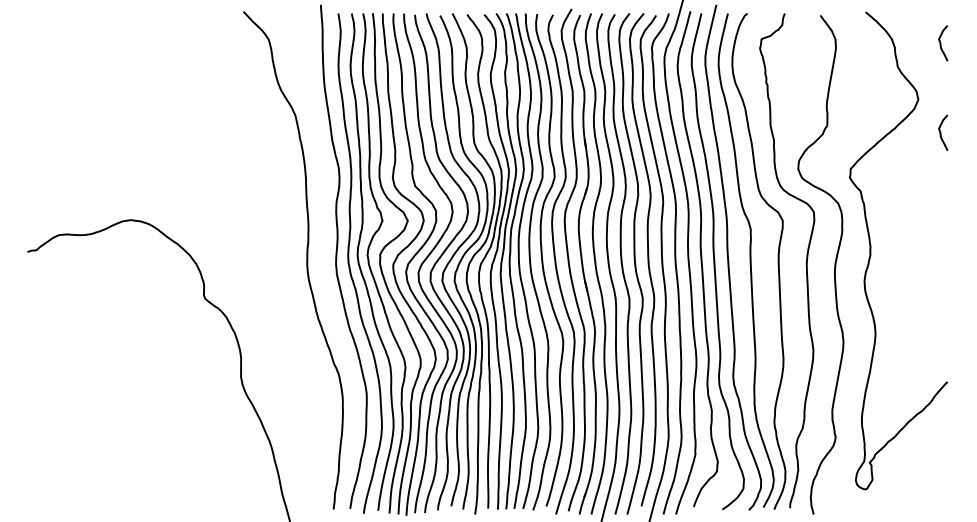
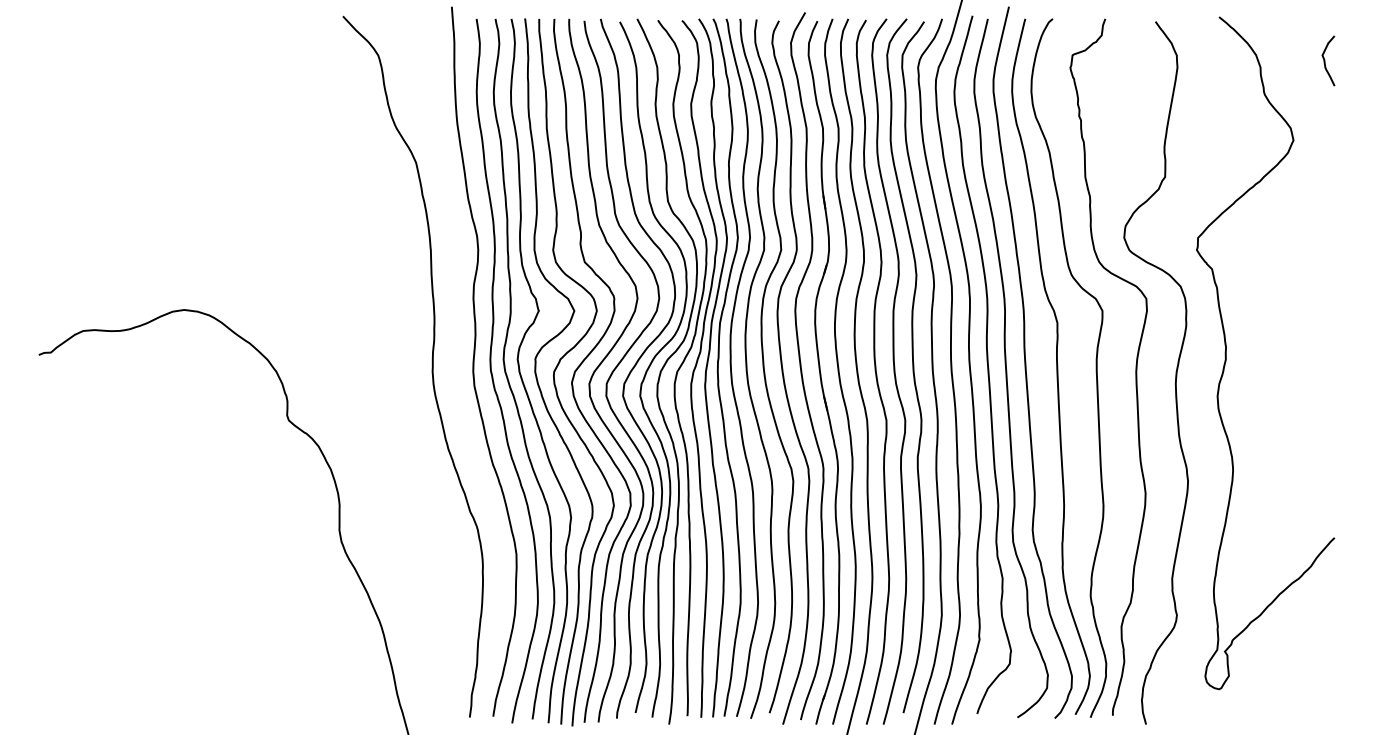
curve: (941, 132) -> (1325, 186), removed

